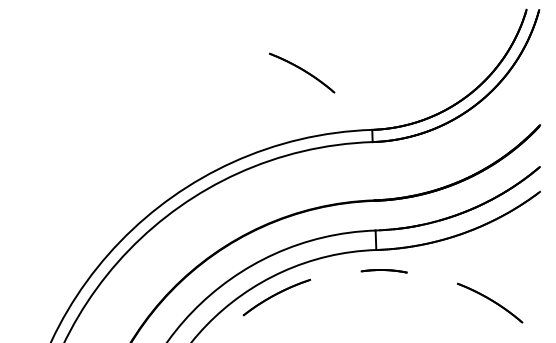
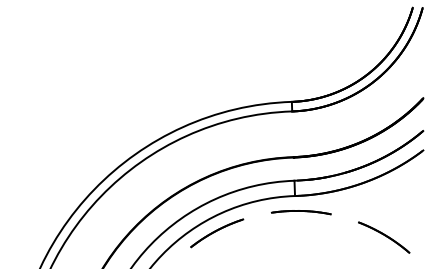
part: (302, 72) -> (237, 56), removed
part: (383, 271) -> (300, 212), size x1.67

